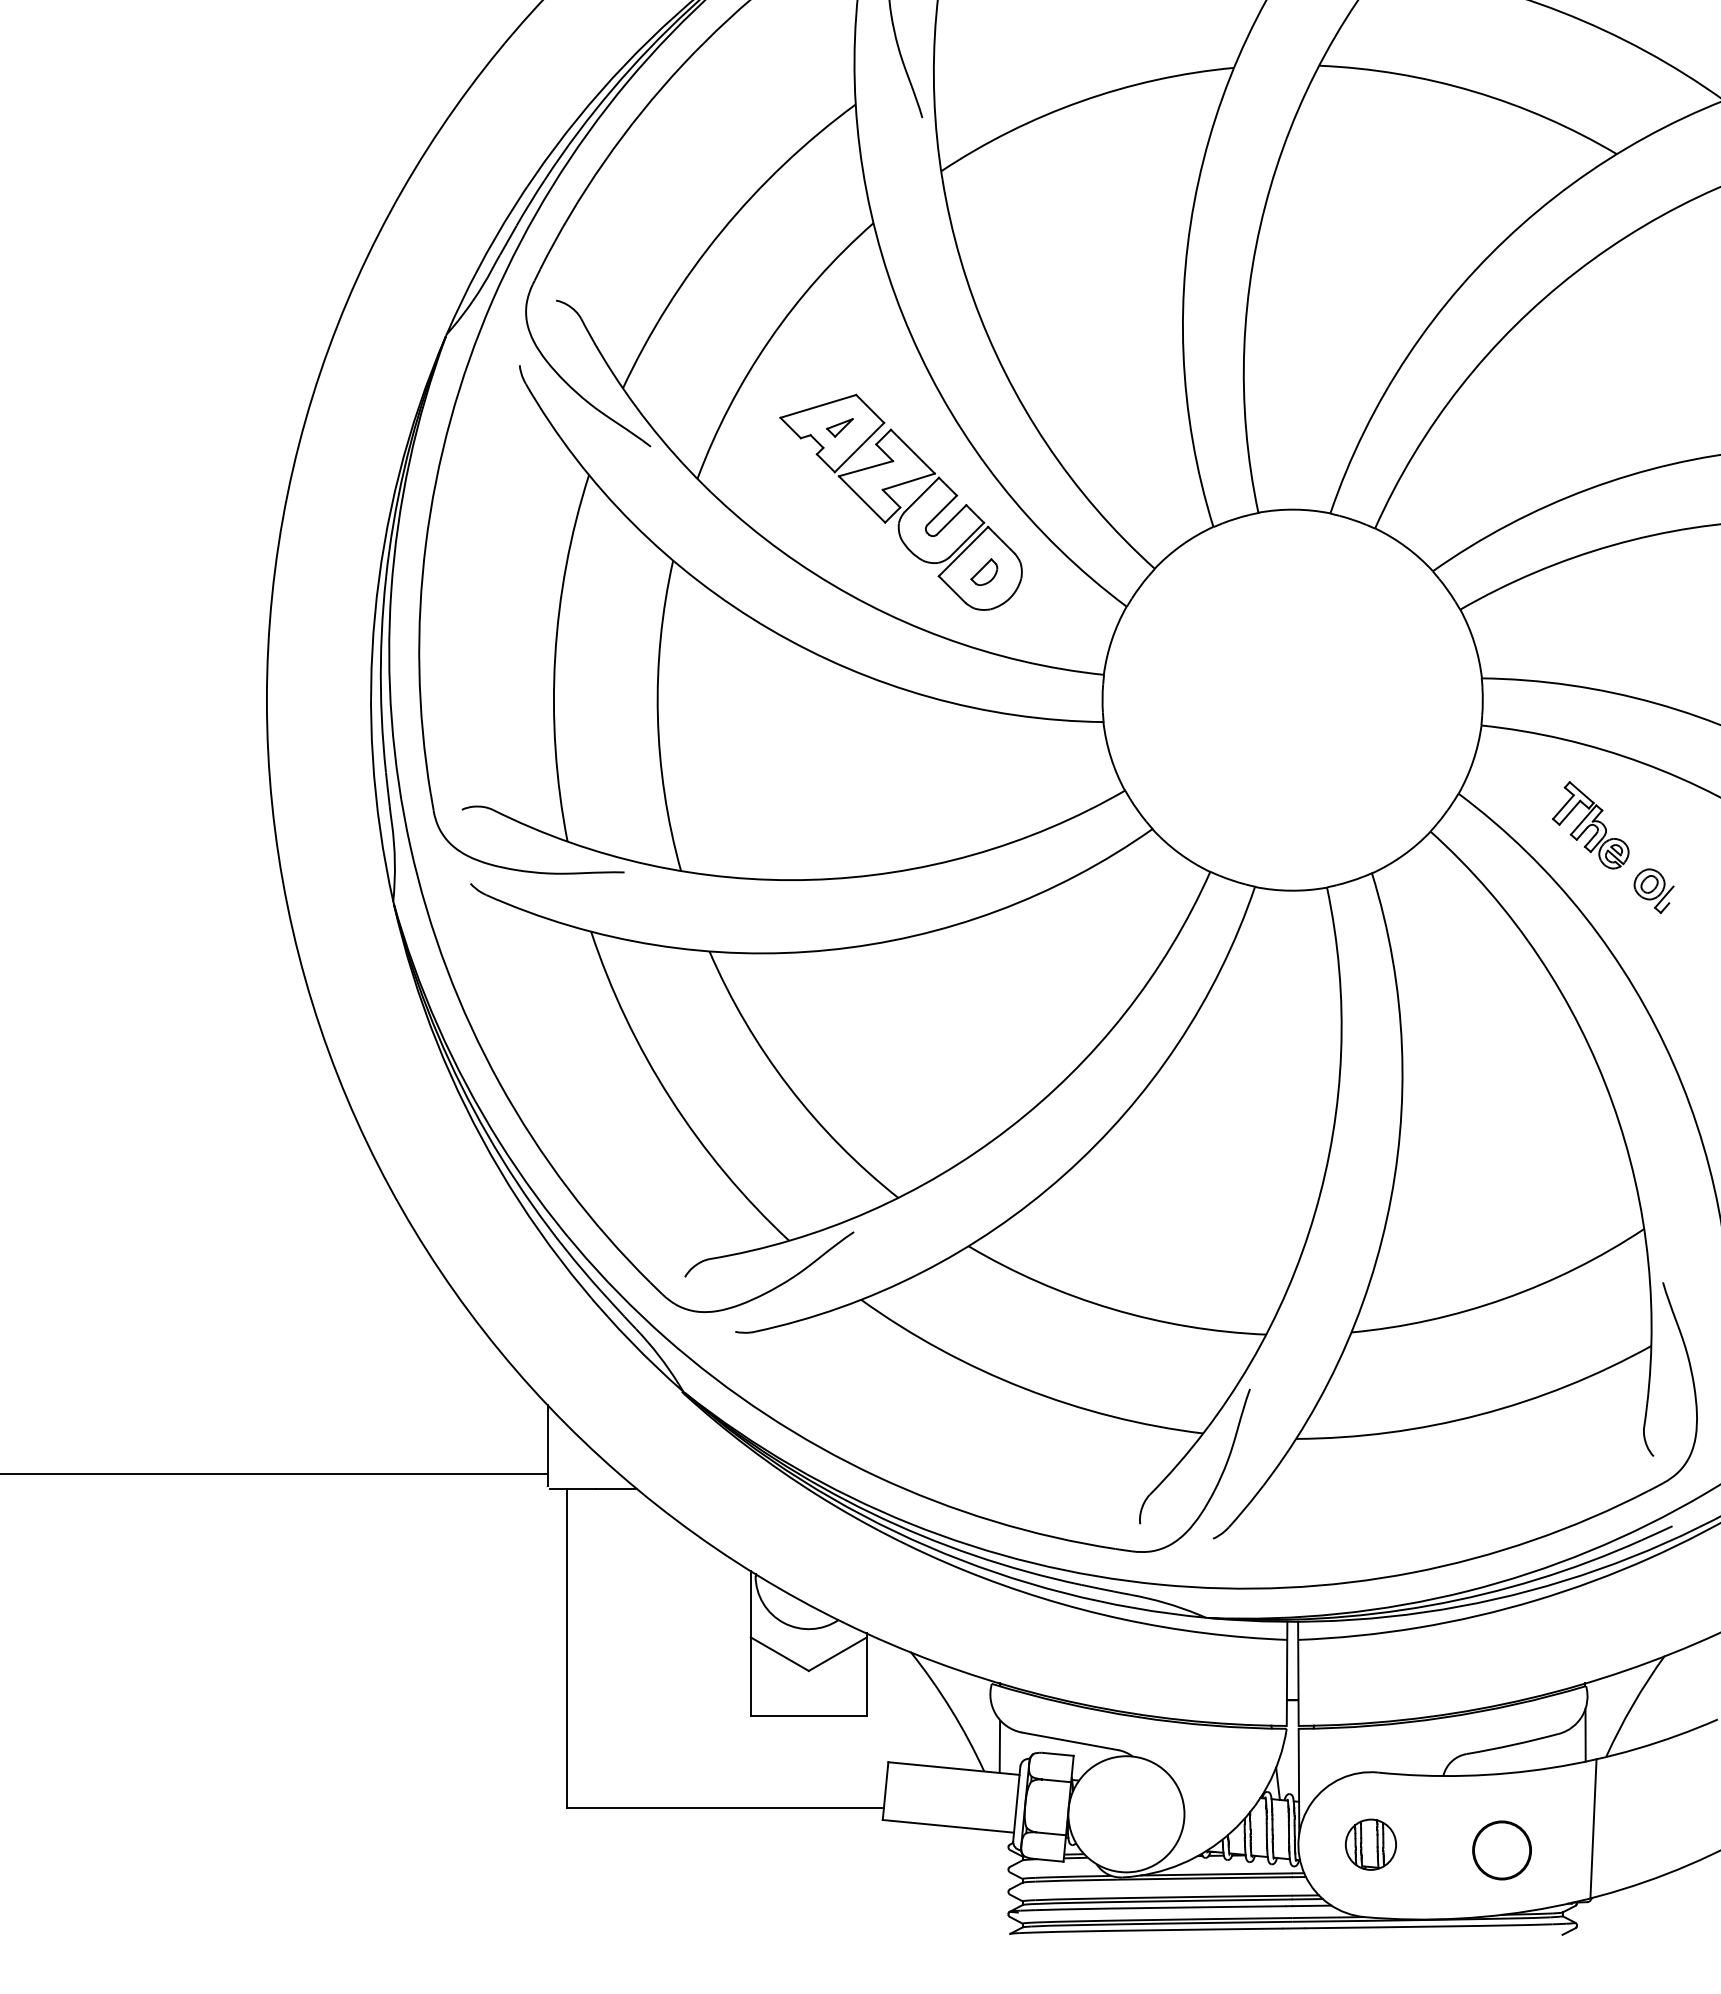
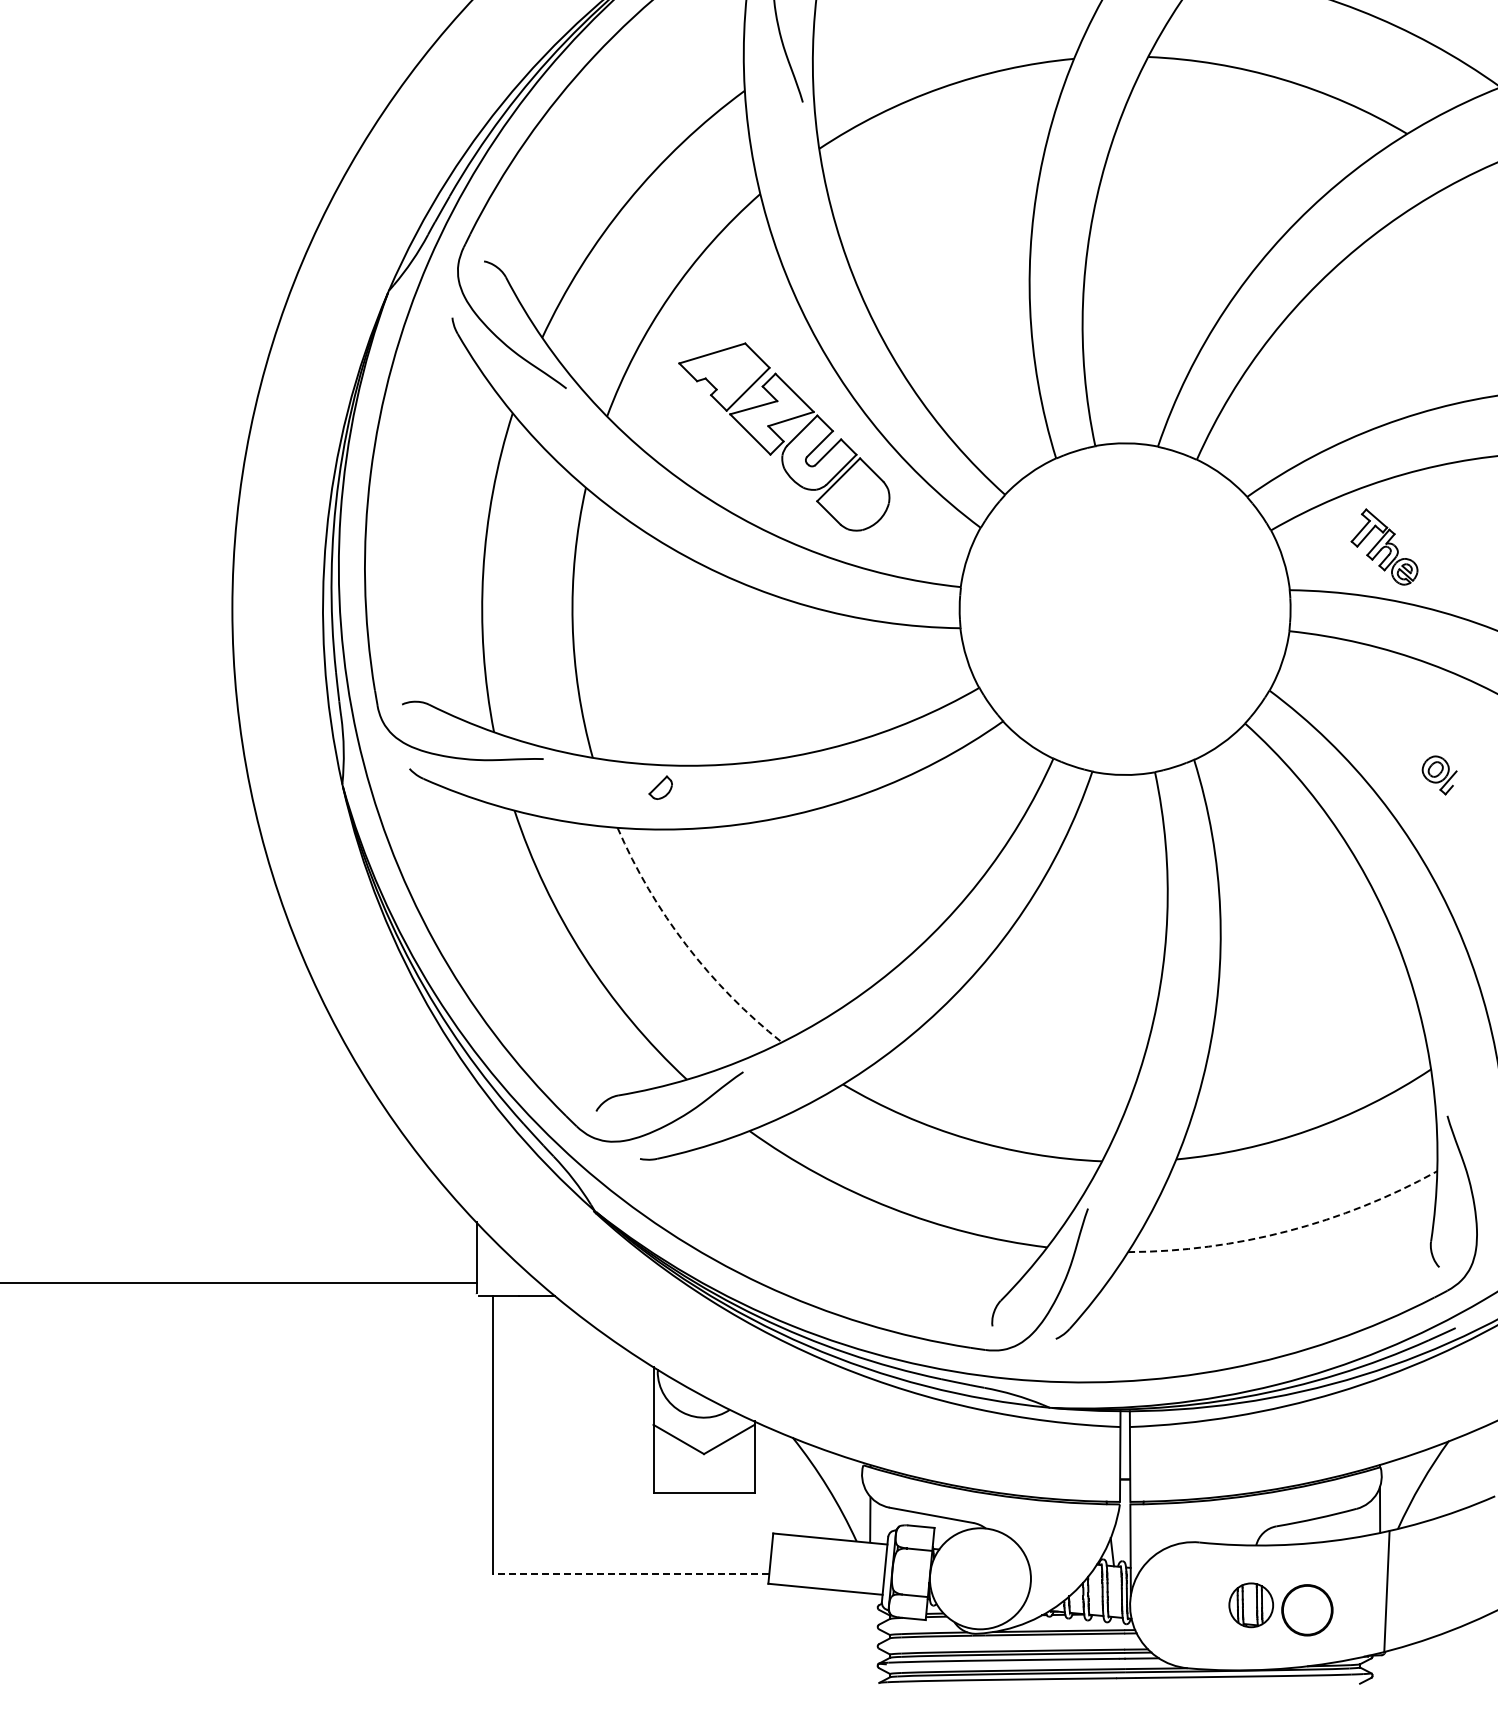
part: (840, 427) -> (731, 371), removed
part: (984, 571) -> (660, 787), moved
part: (1590, 824) -> (1384, 546), moved
arc: (788, 1086) -> (686, 945), solid -> dashed
arc: (1479, 1415) -> (1287, 1231), solid -> dashed
line: (725, 1808) -> (631, 1573), solid -> dashed
part: (1371, 1844) -> (1251, 1605), moved

